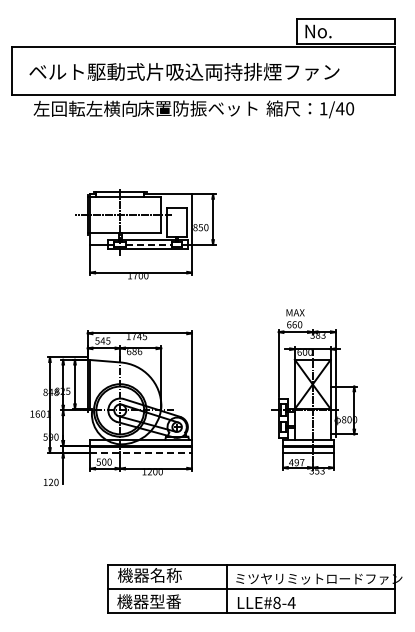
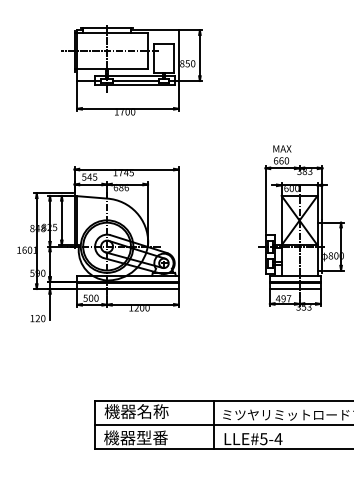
line: (149, 244) -> (136, 80), dashed -> solid
line: (141, 452) -> (128, 288), dashed -> solid
text: (276, 602) -> (263, 438), LLE#8-4 -> LLE#5-4

